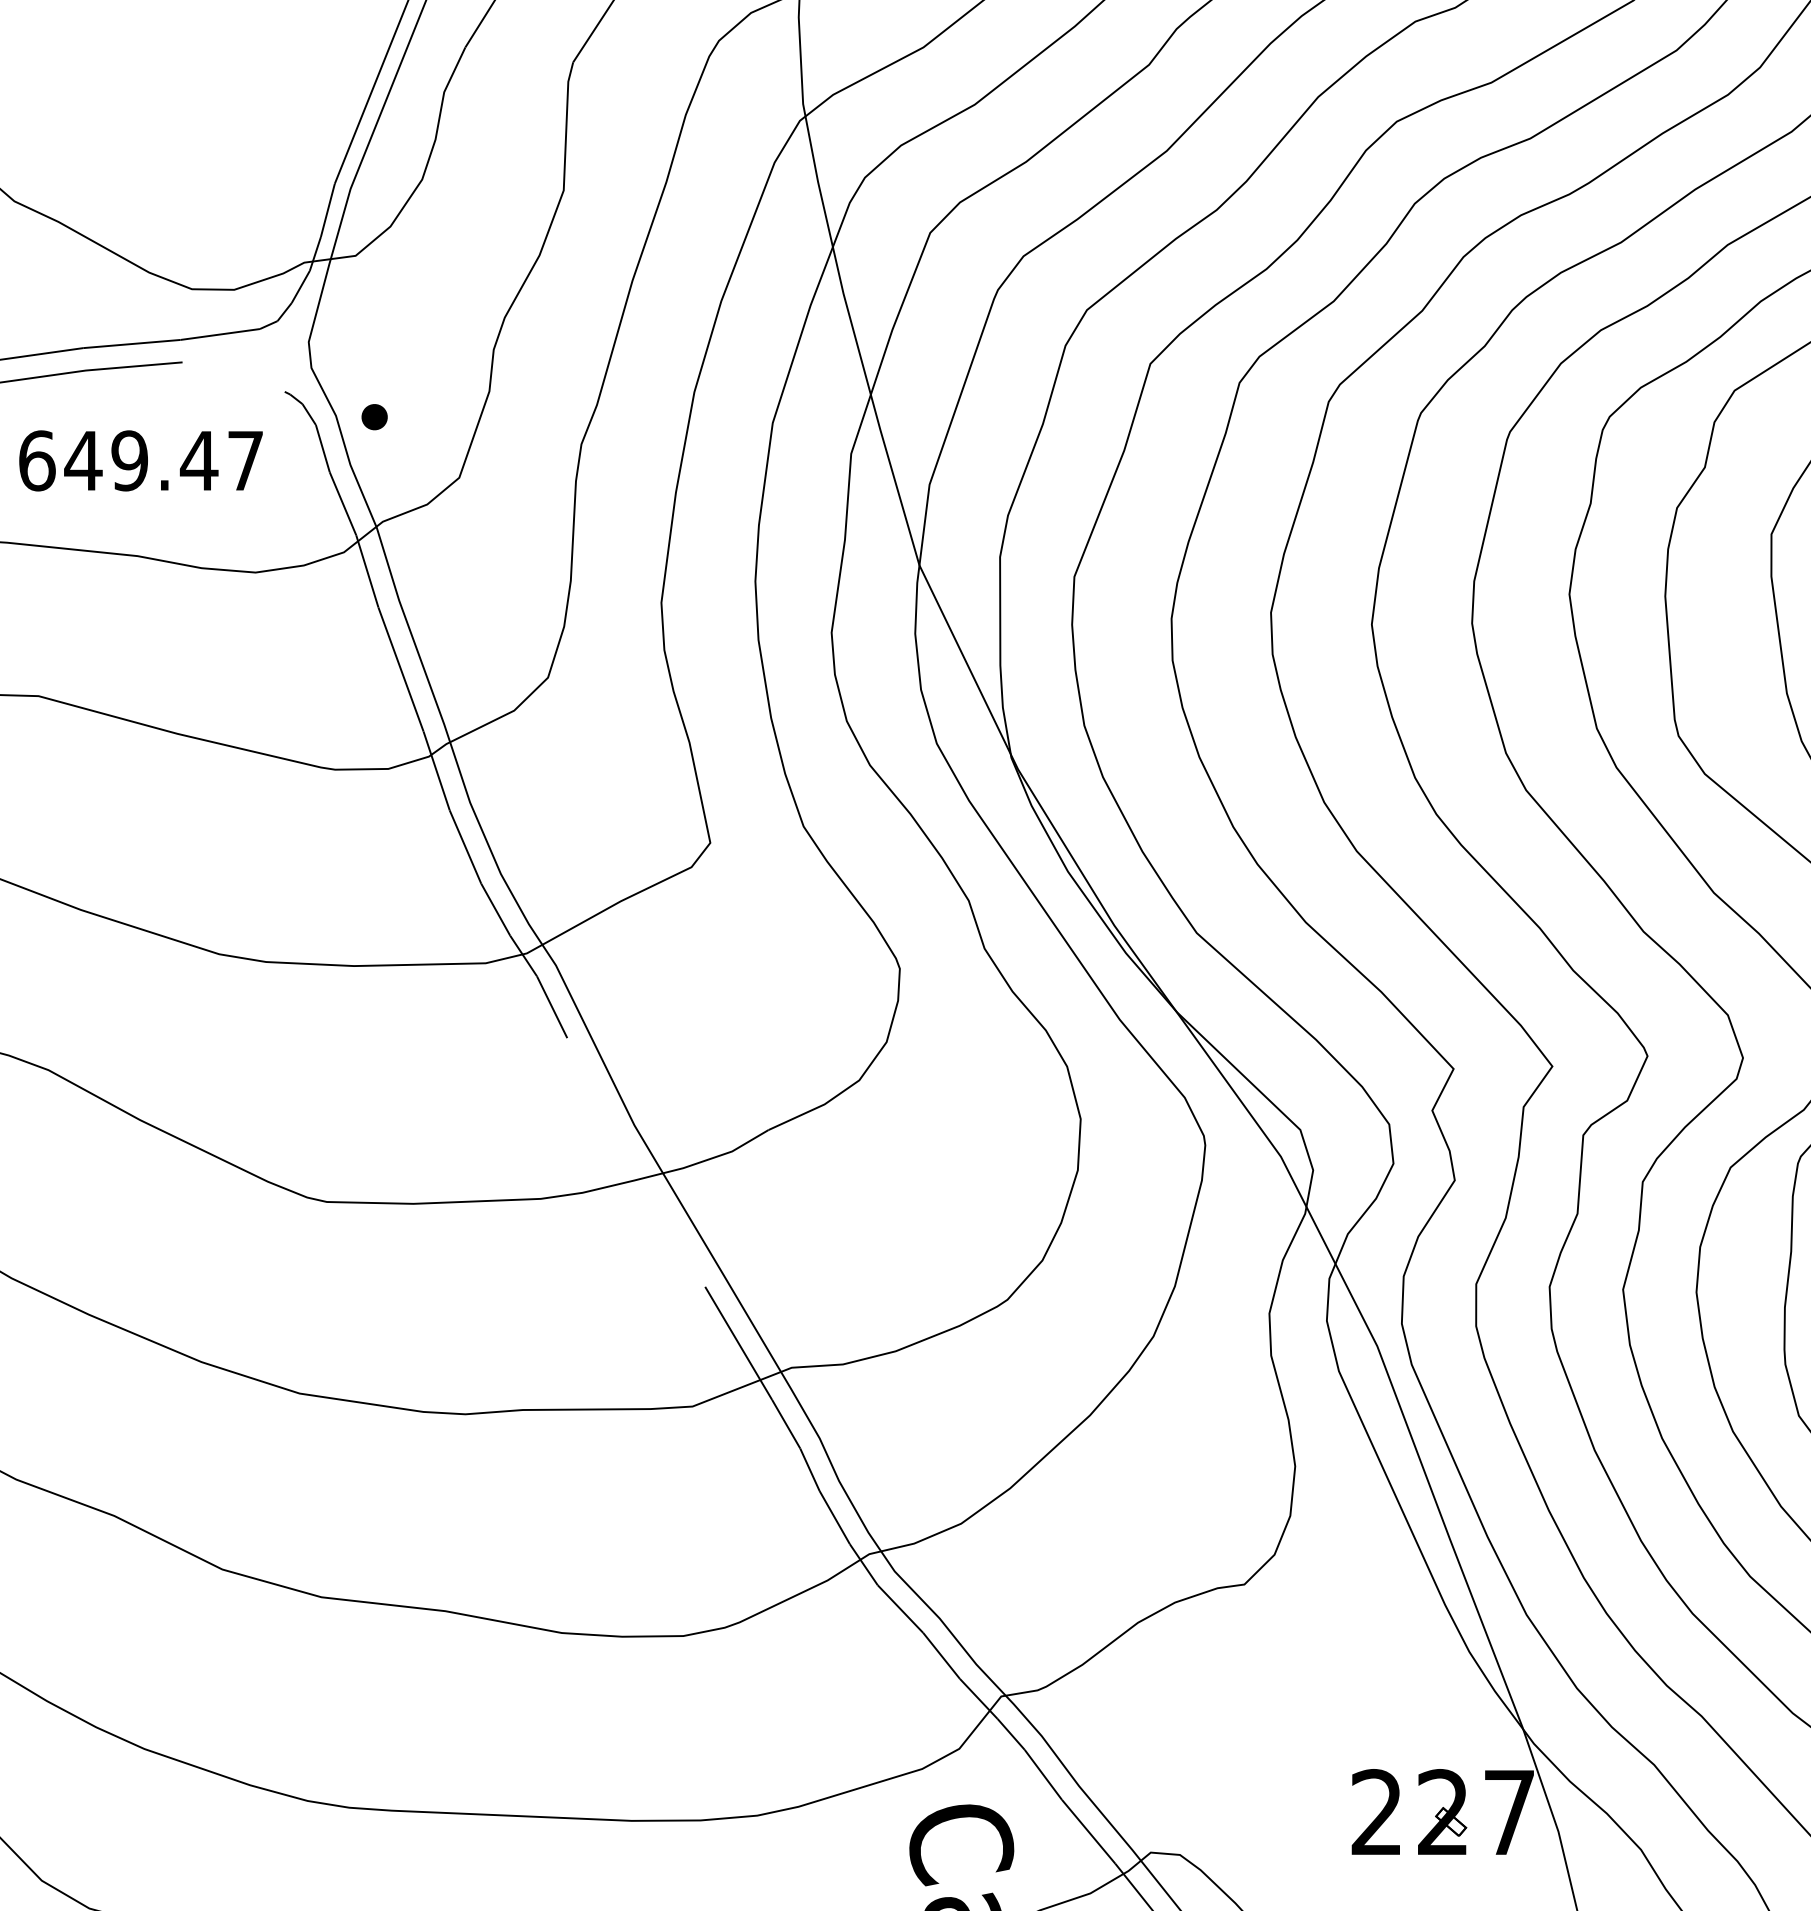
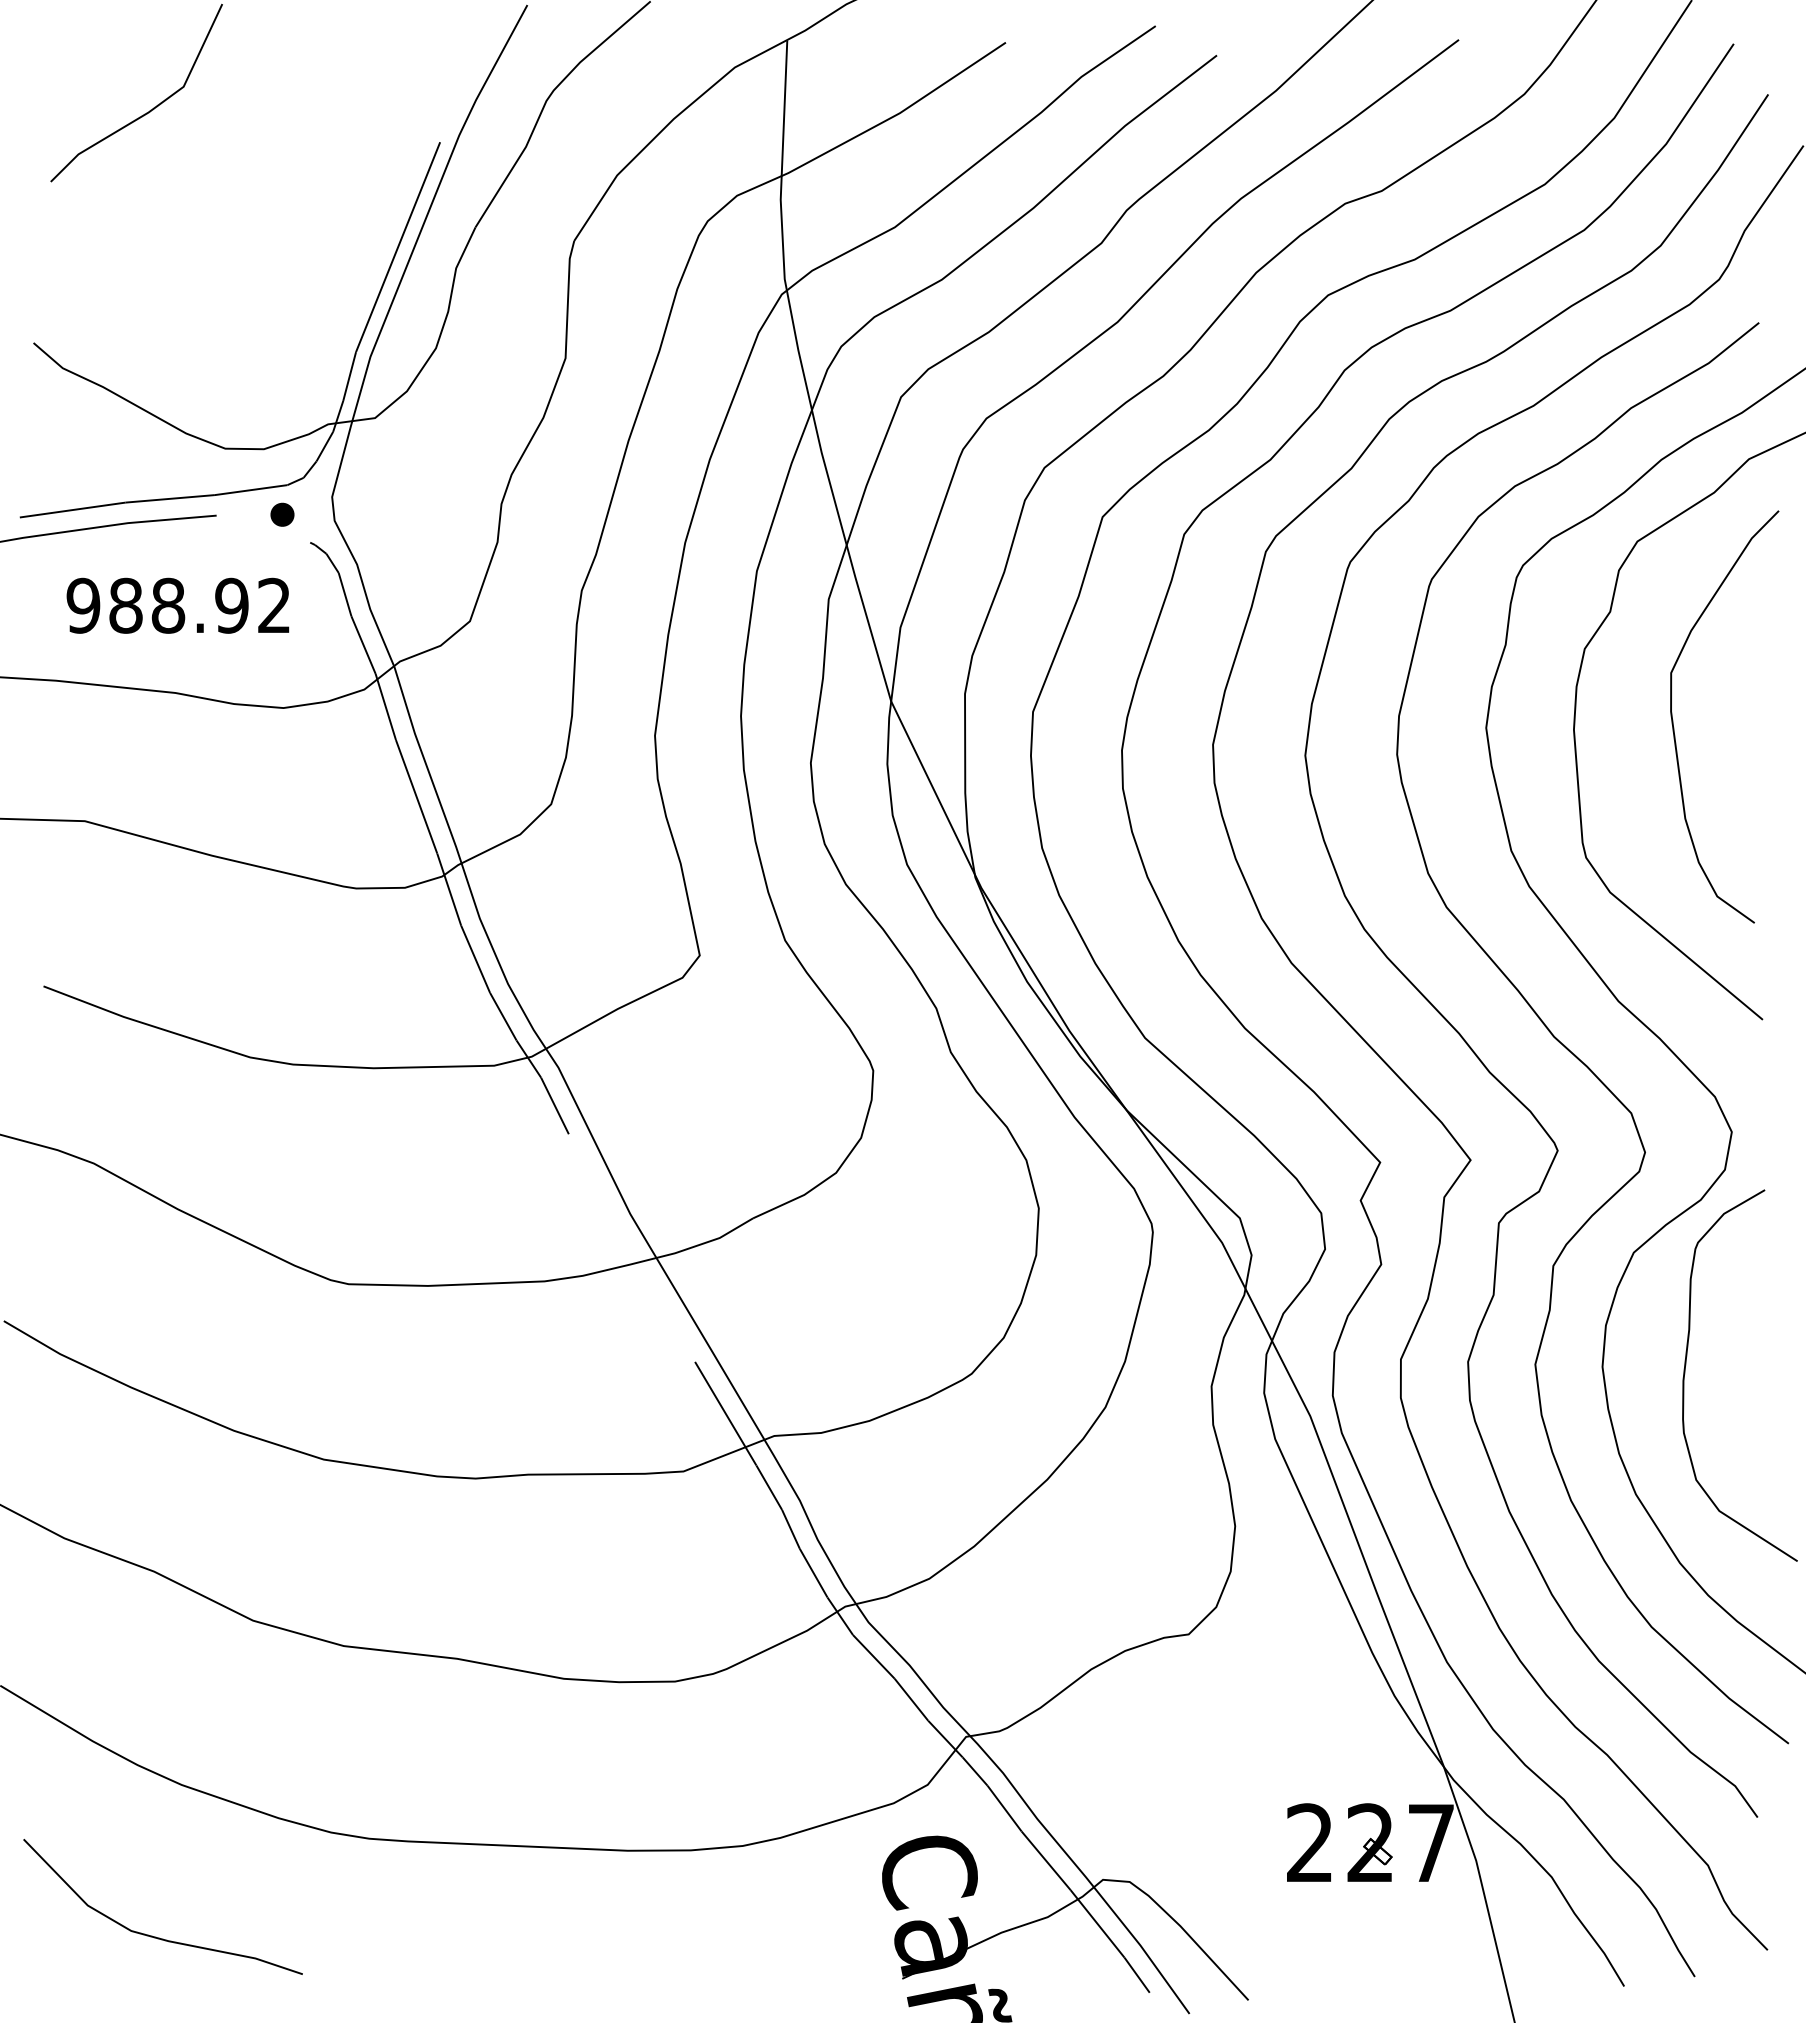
part: (374, 416) -> (282, 514), moved
text: (140, 460) -> (178, 605), 649.47 -> 988.92

